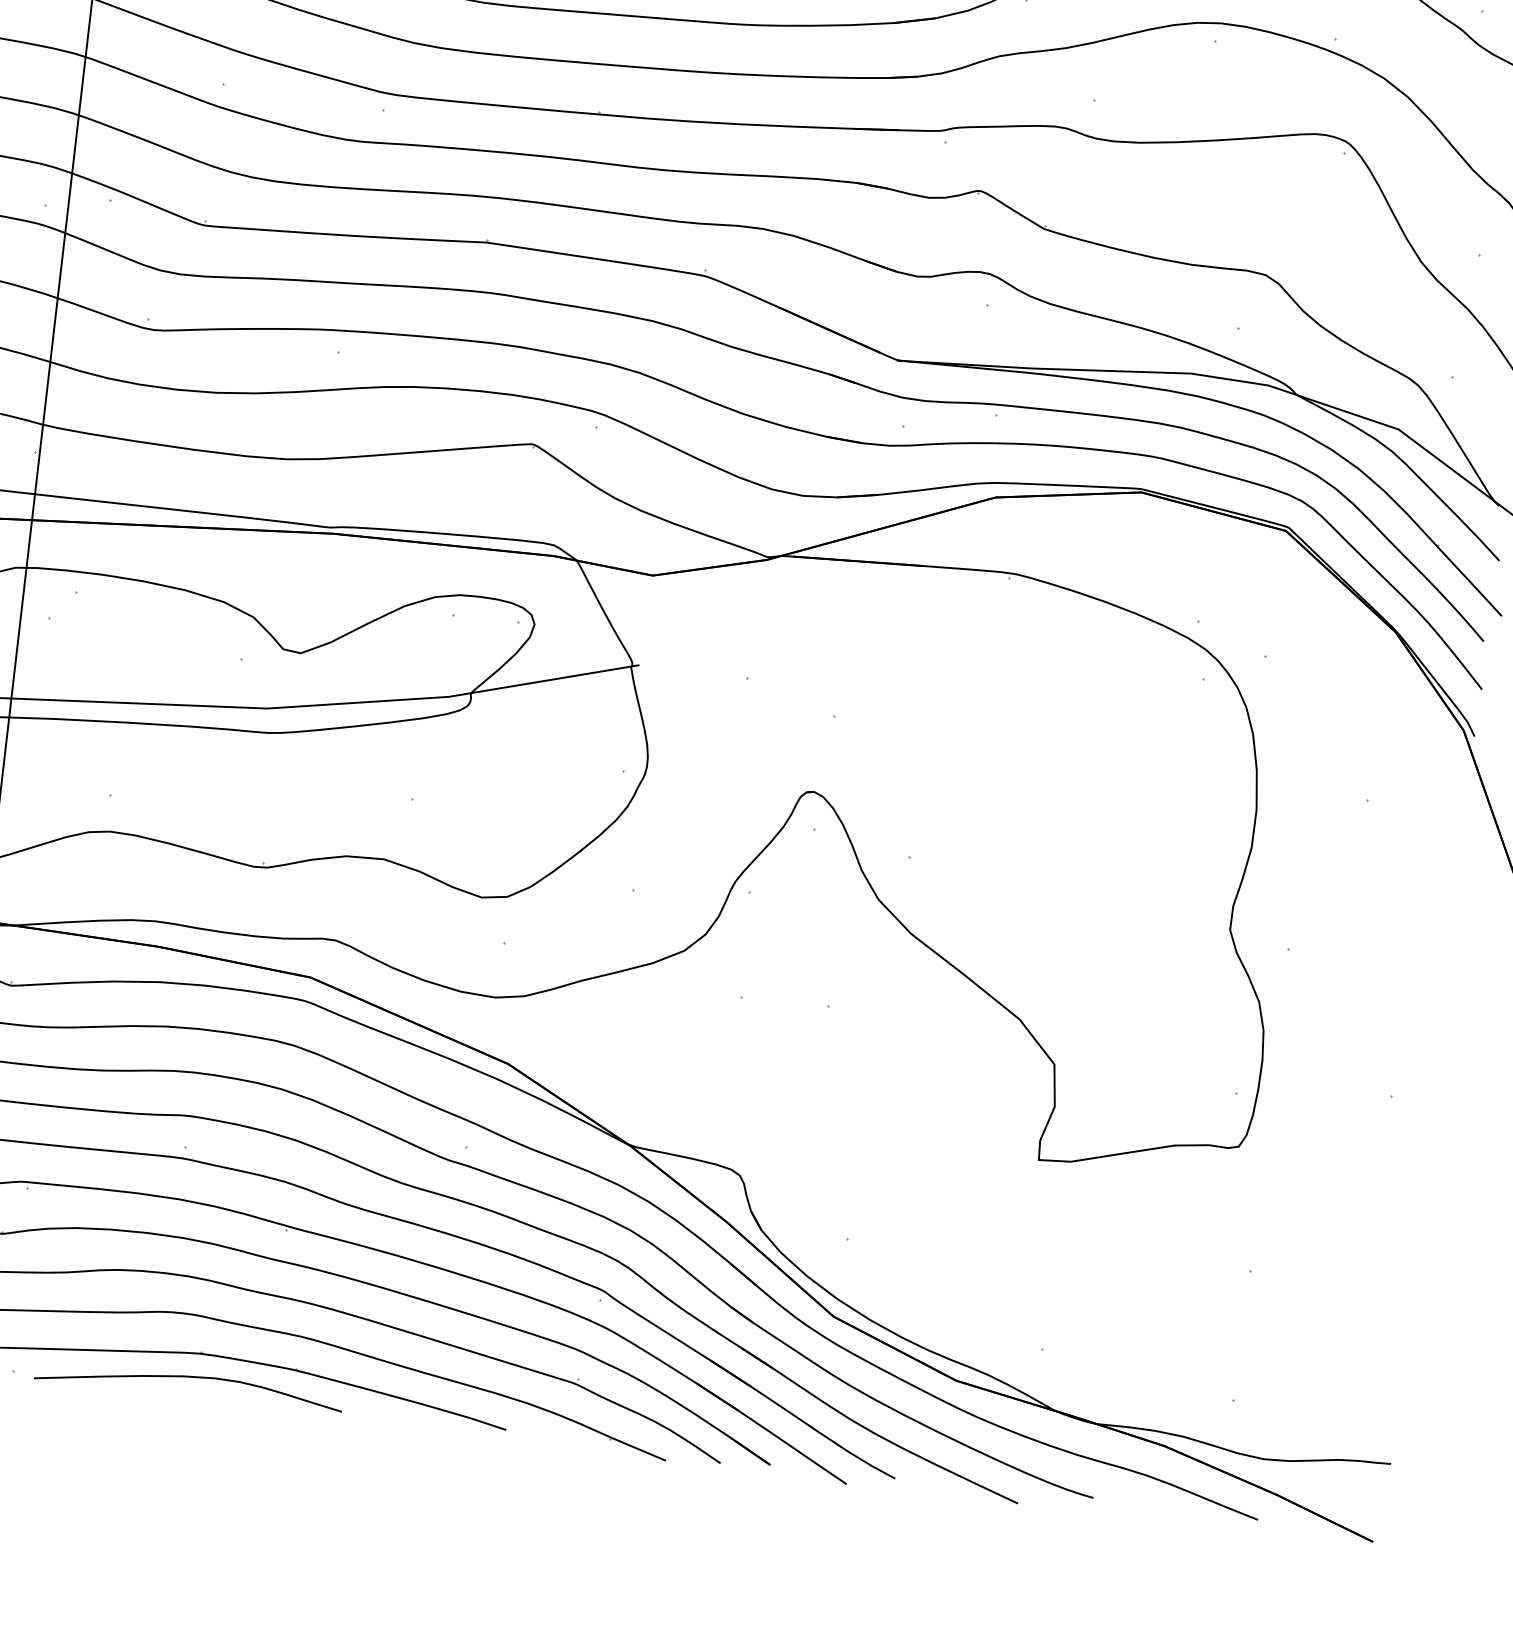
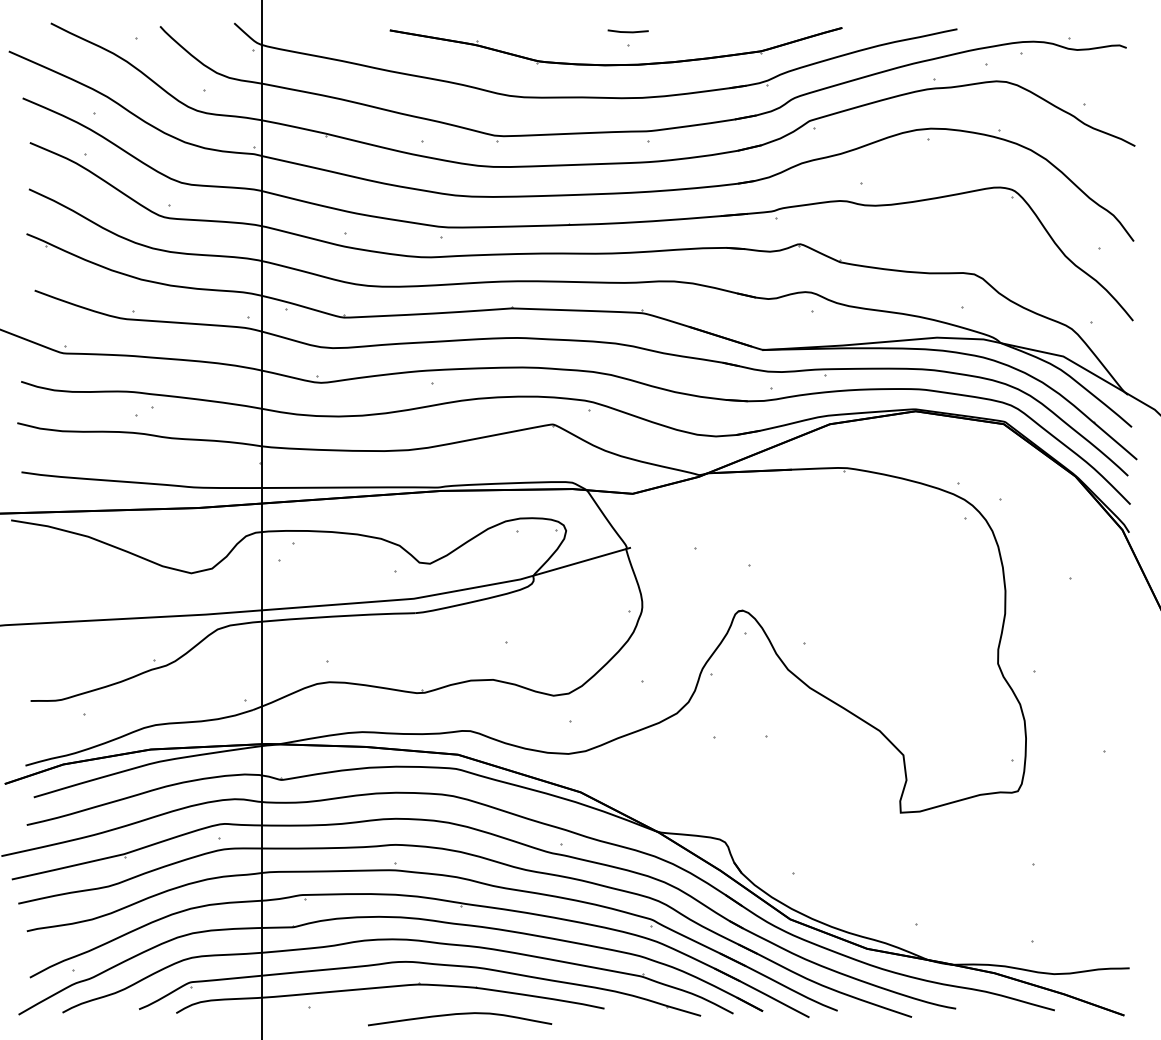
curve: (190, 1377) -> (460, 1014), moved

